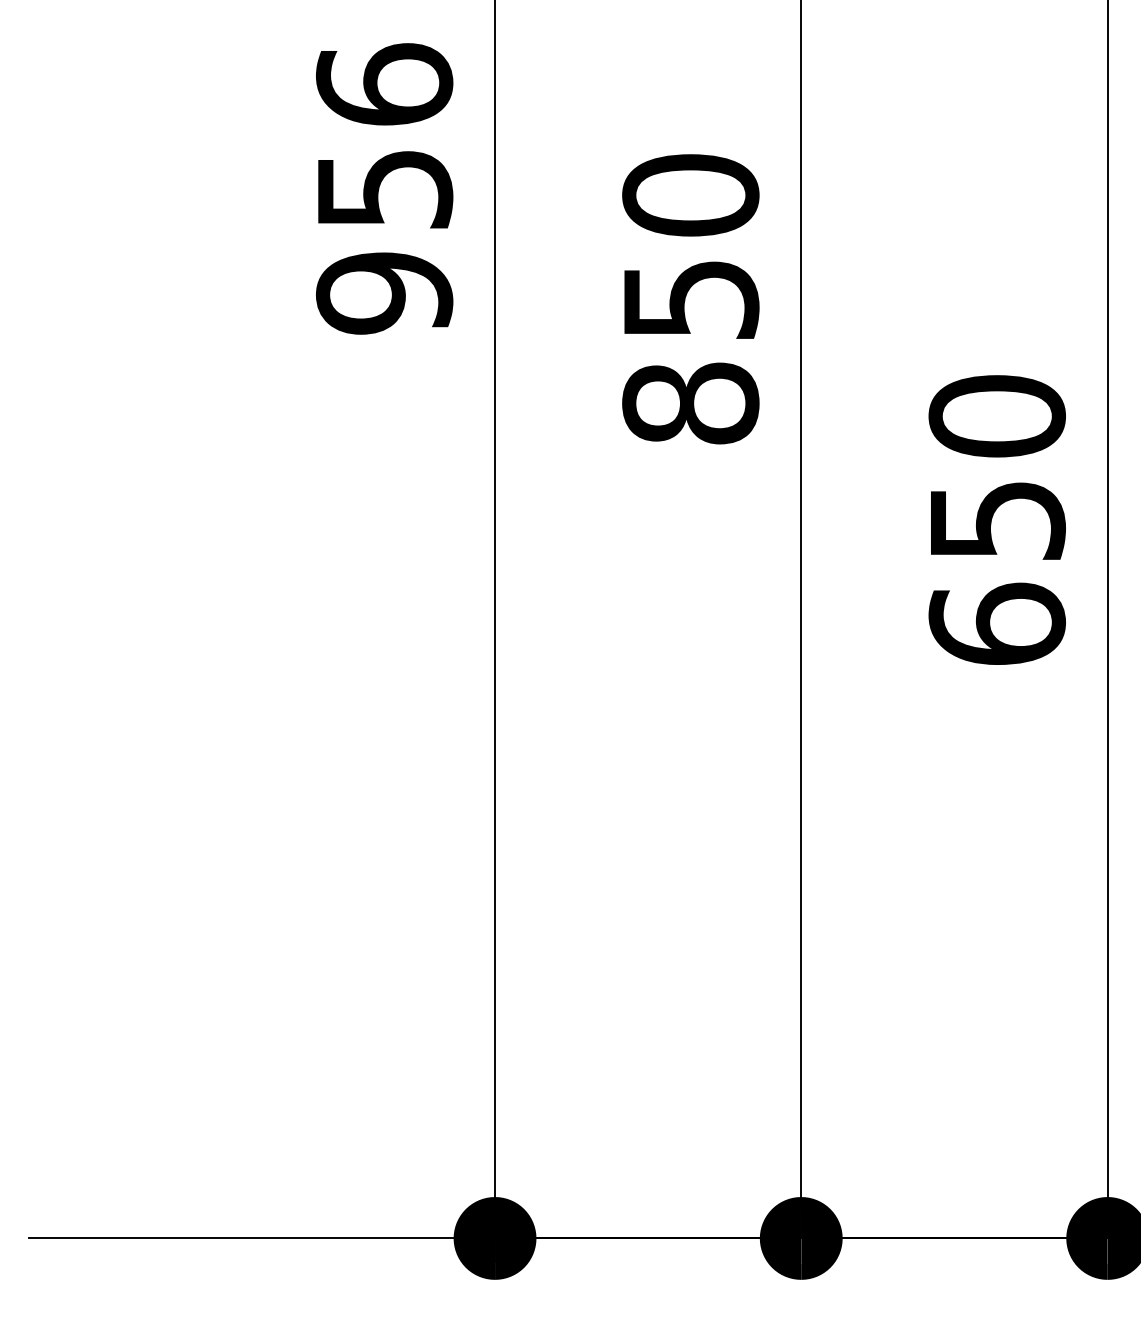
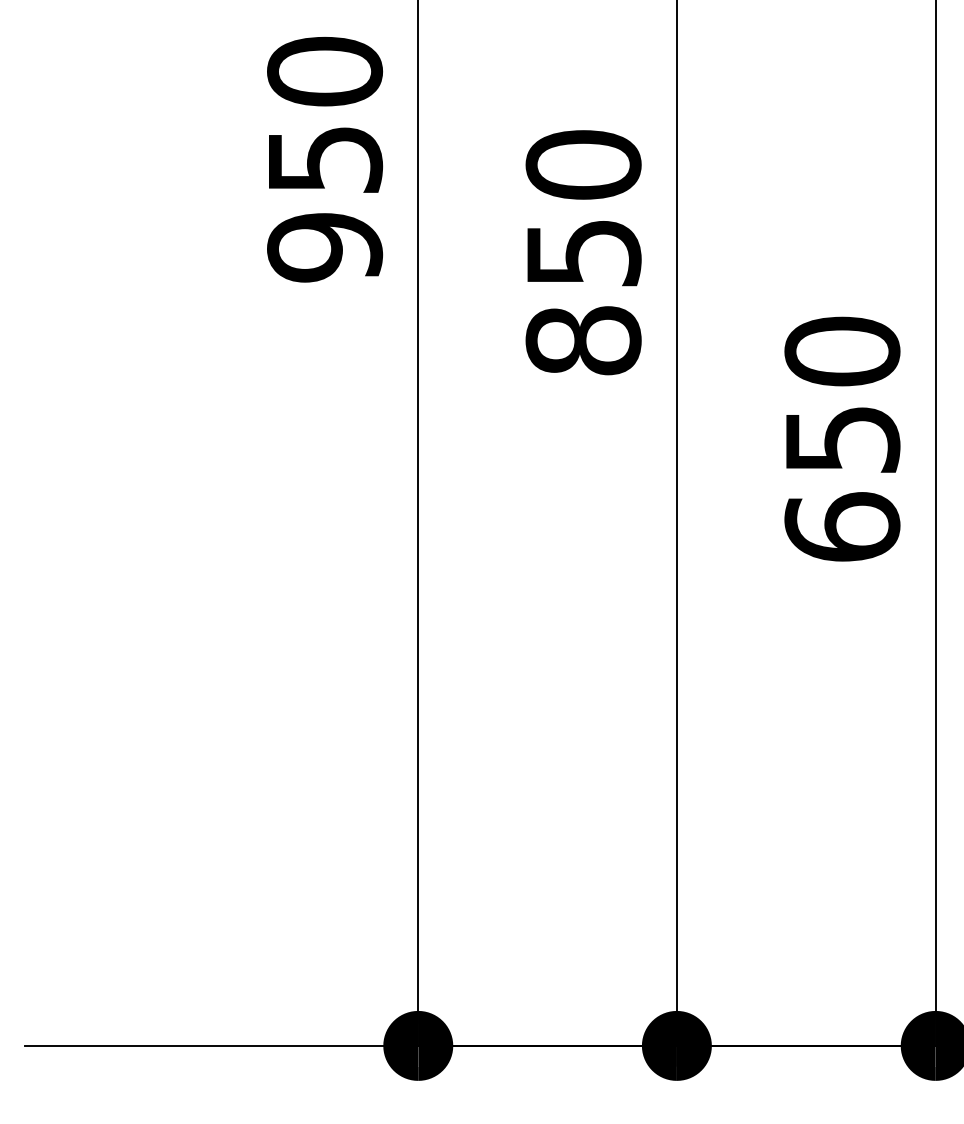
text: (385, 84) -> (325, 71), 956 -> 950

